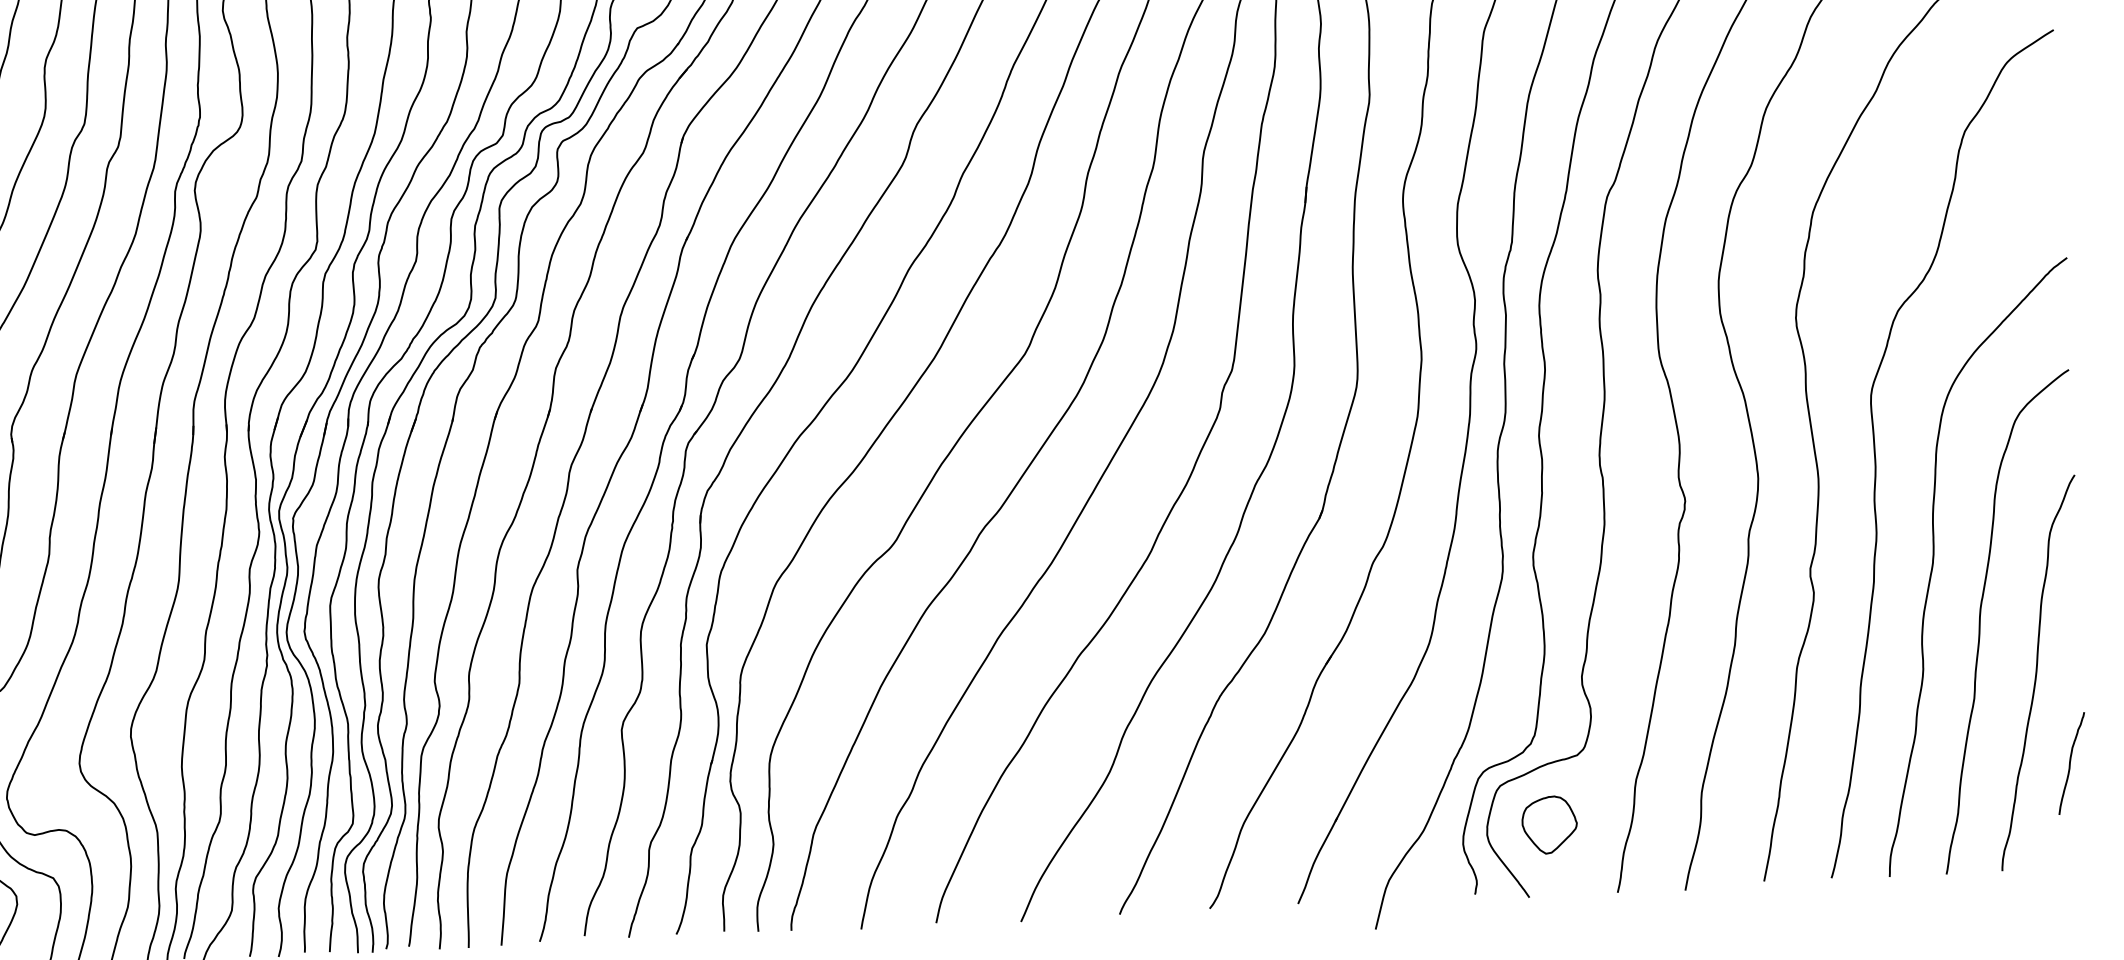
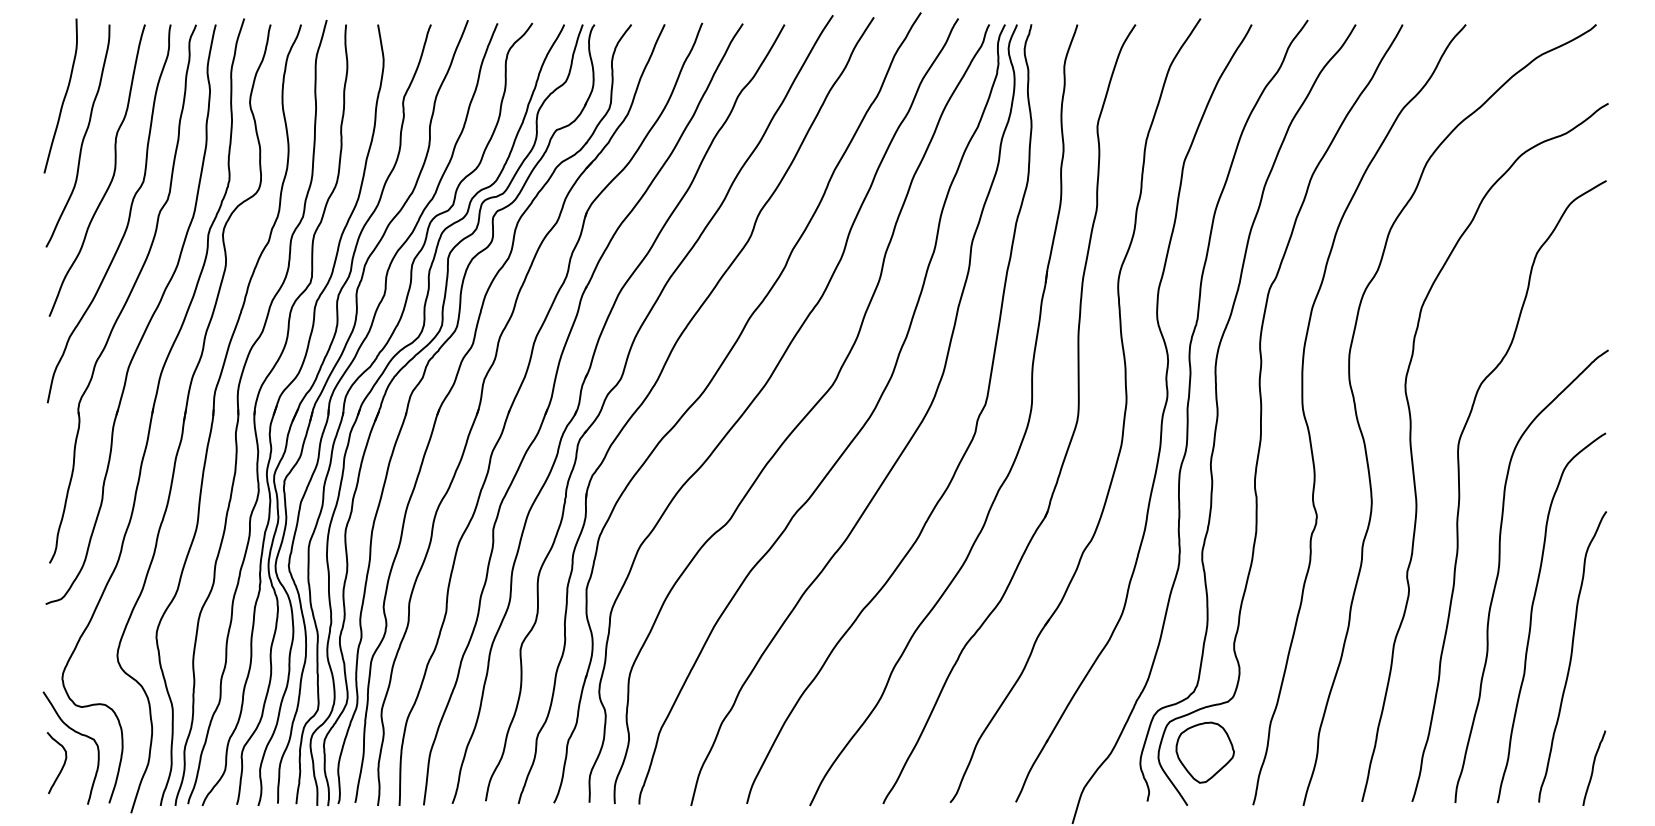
curve: (2071, 761) -> (1594, 766), moved
part: (1548, 824) -> (1204, 752), size x1.43

